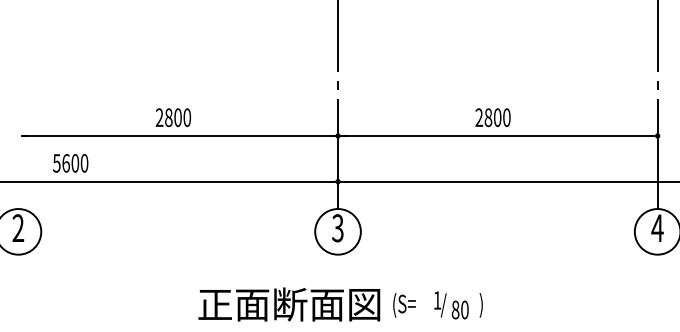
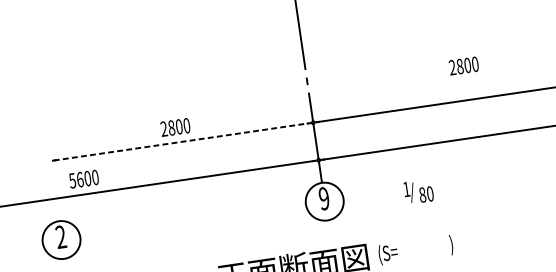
text: (492, 117) -> (463, 65), moved
line: (178, 135) -> (181, 141), solid -> dashed
text: (70, 163) -> (83, 179), moved
text: (337, 228) -> (323, 198), 3 -> 9
text: (451, 305) -> (418, 191), moved

